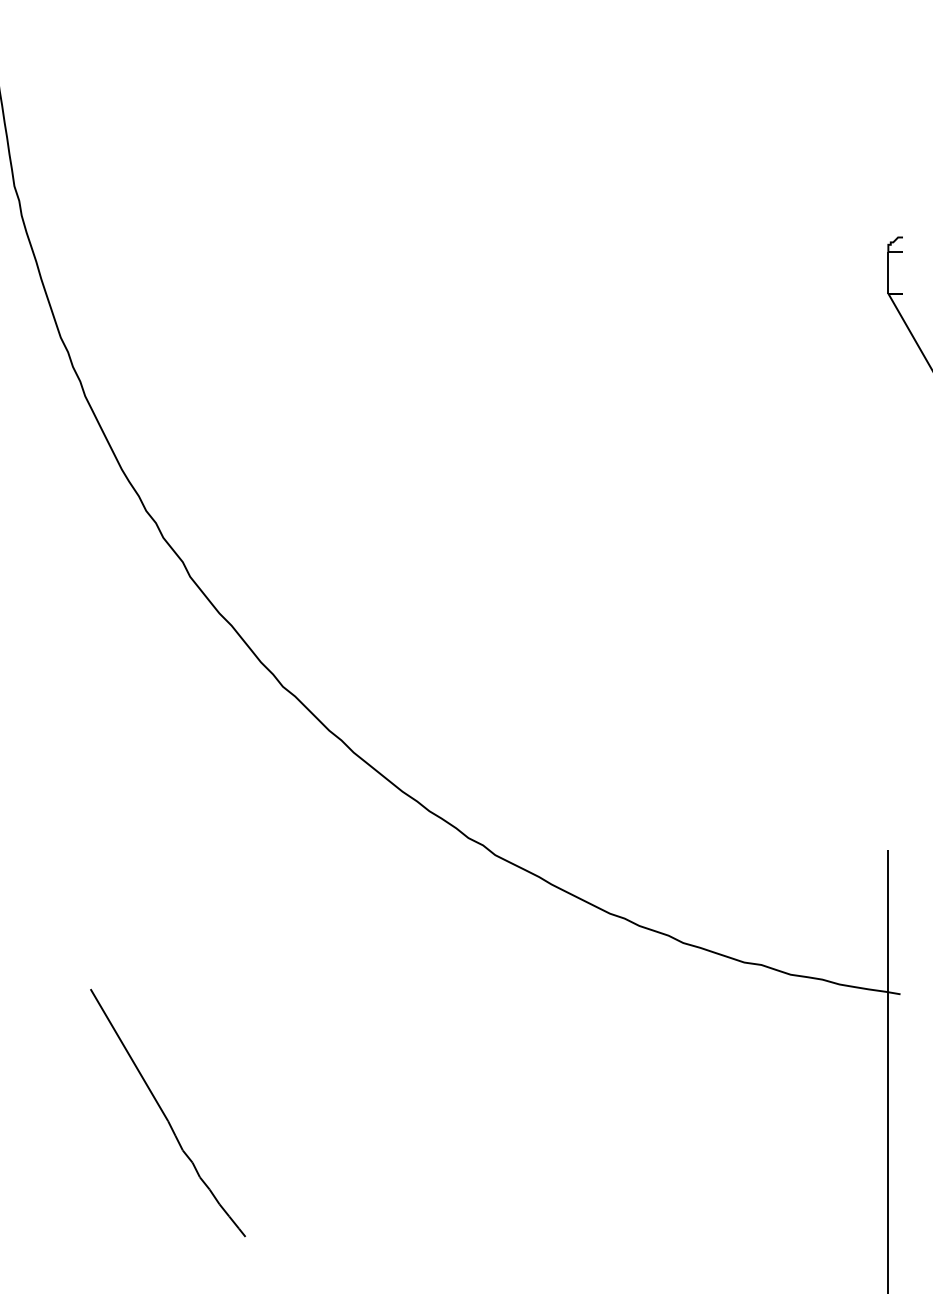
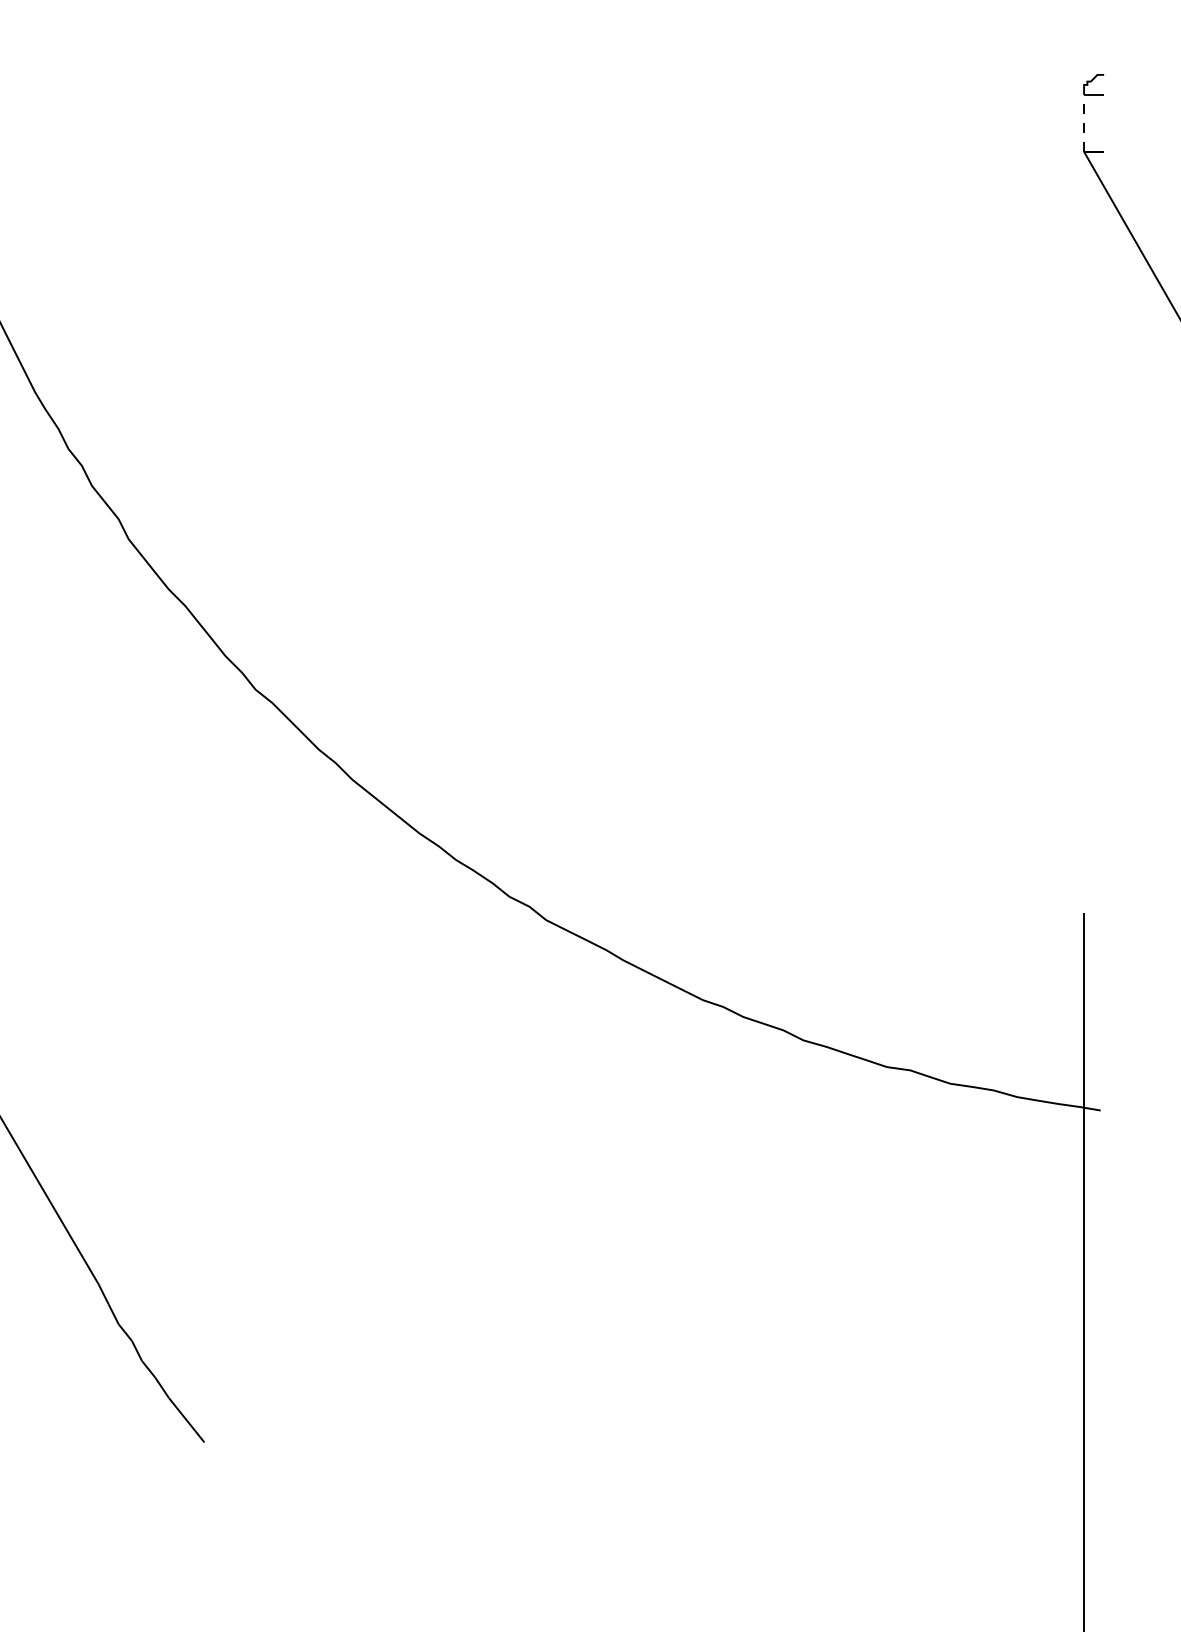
line: (888, 272) -> (1084, 122), solid -> dashed

